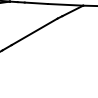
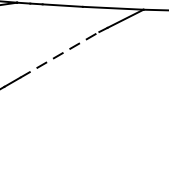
line: (35, 31) -> (61, 54), solid -> dashed

